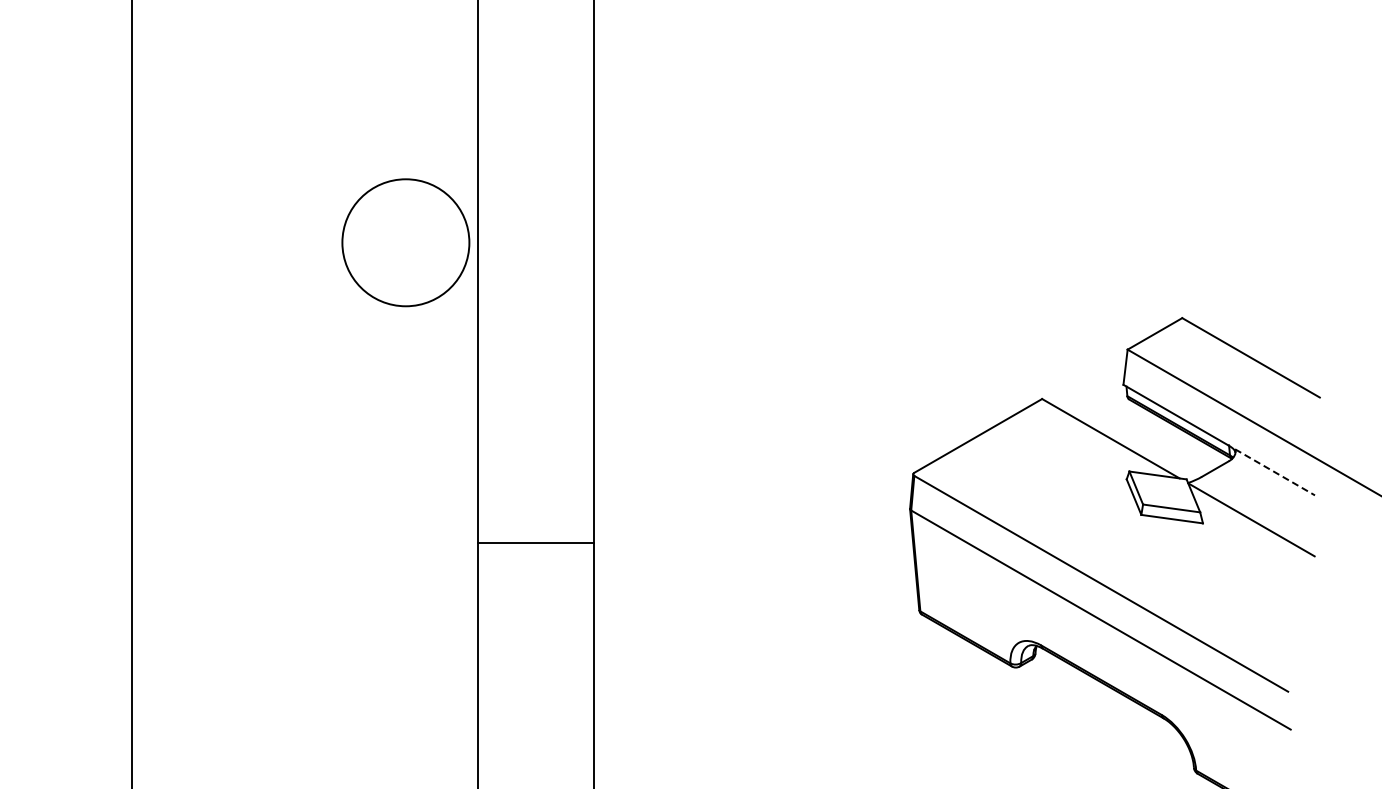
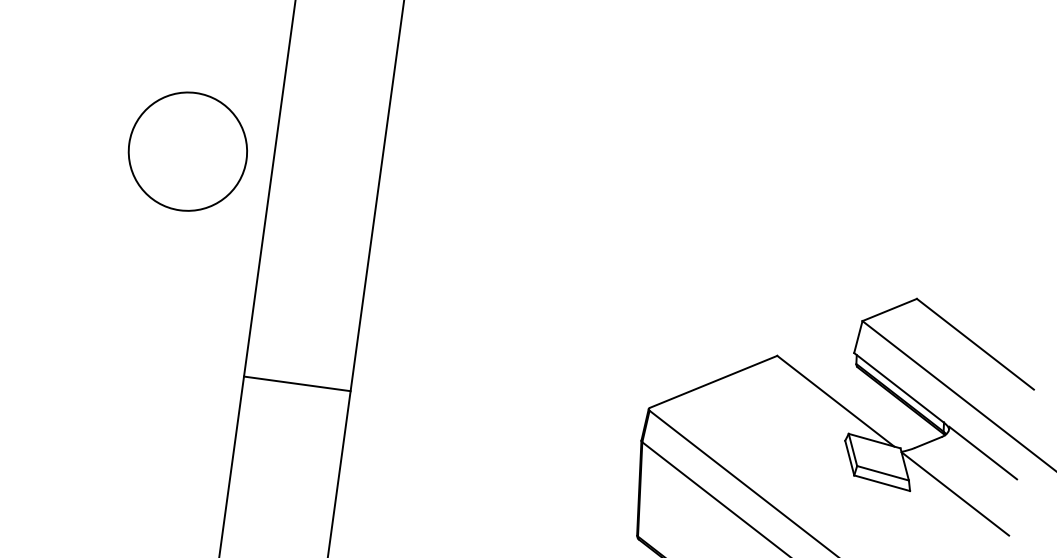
circle: (405, 242) -> (187, 151), moved
line: (1275, 472) -> (983, 453), dashed -> solid
line: (535, 542) -> (296, 383), moved

